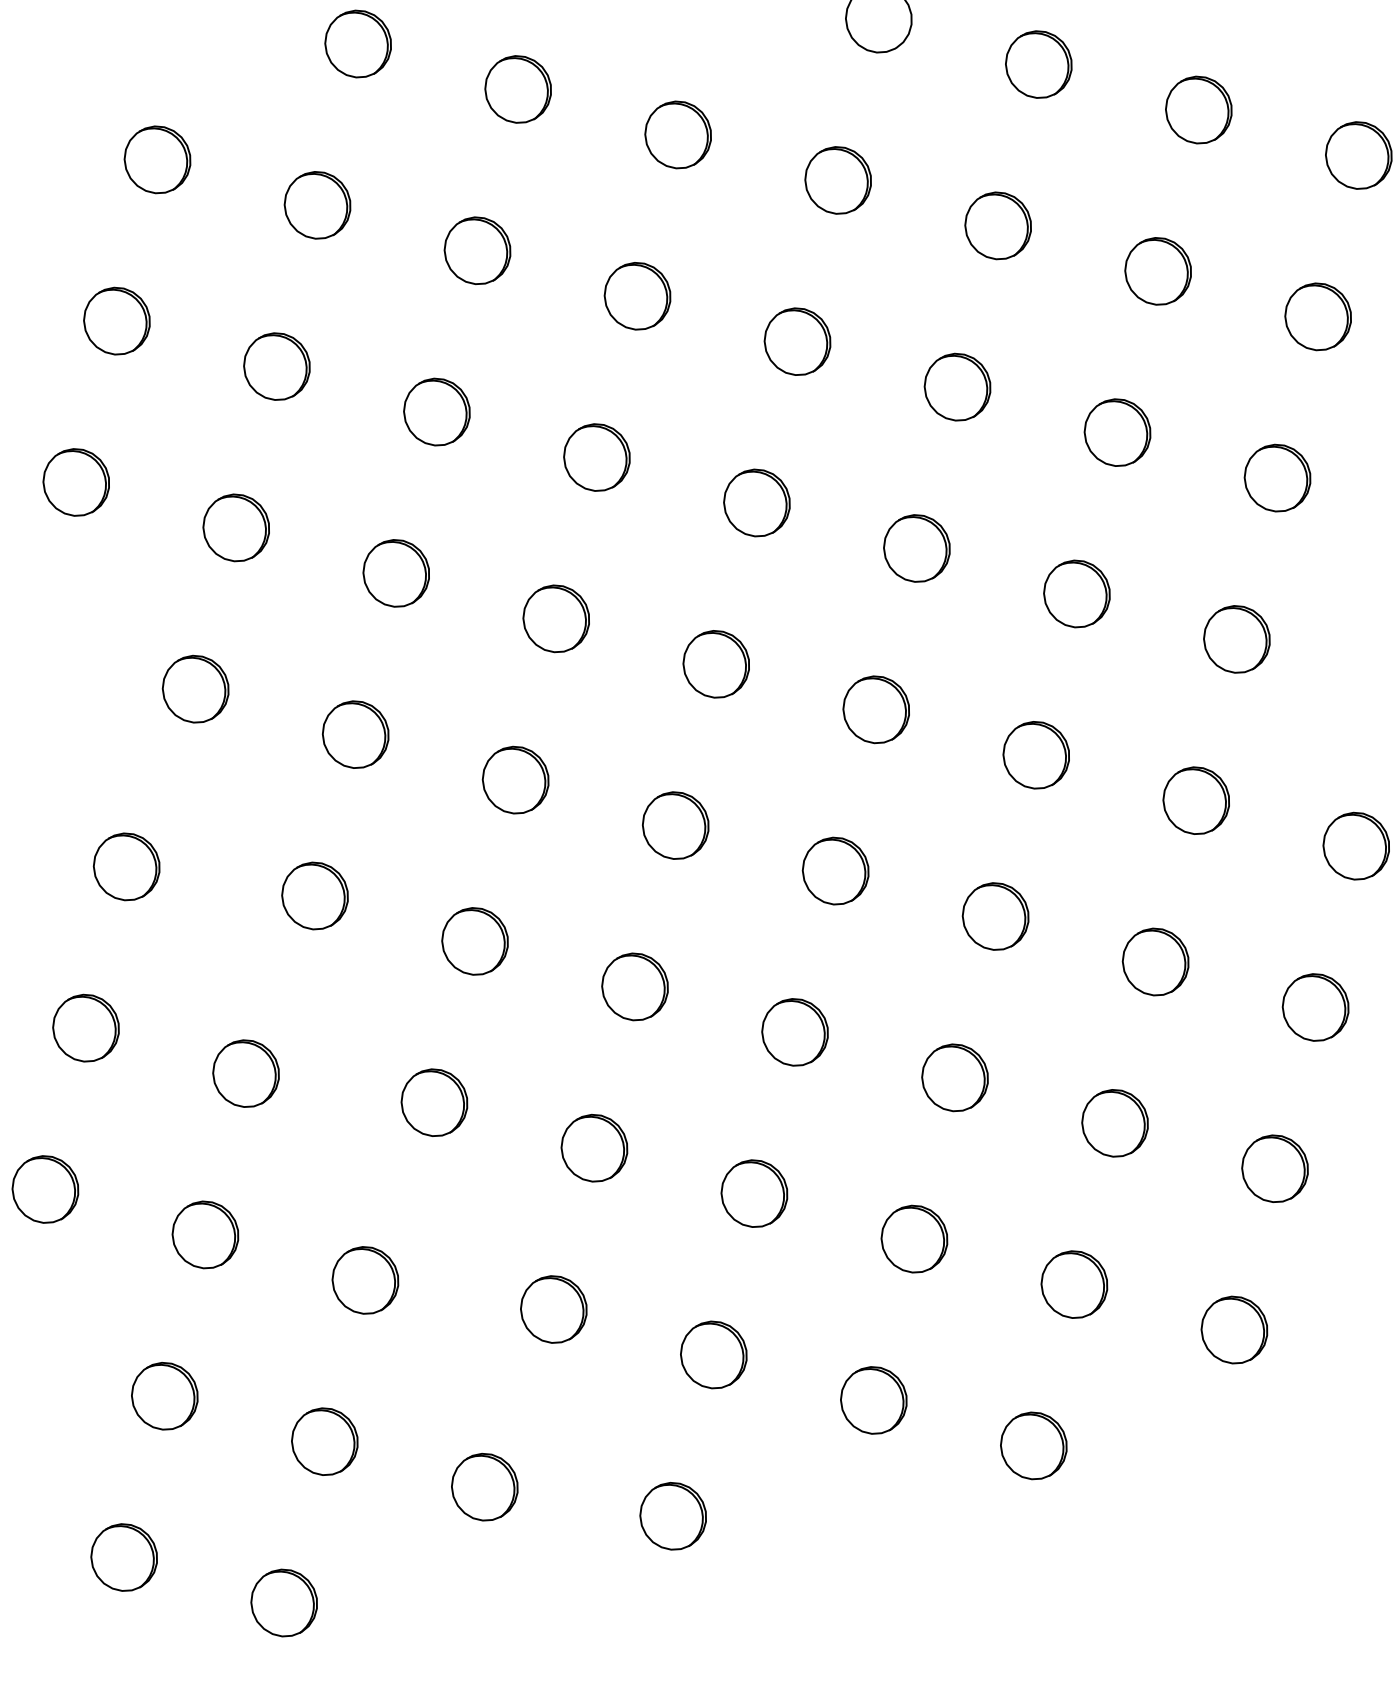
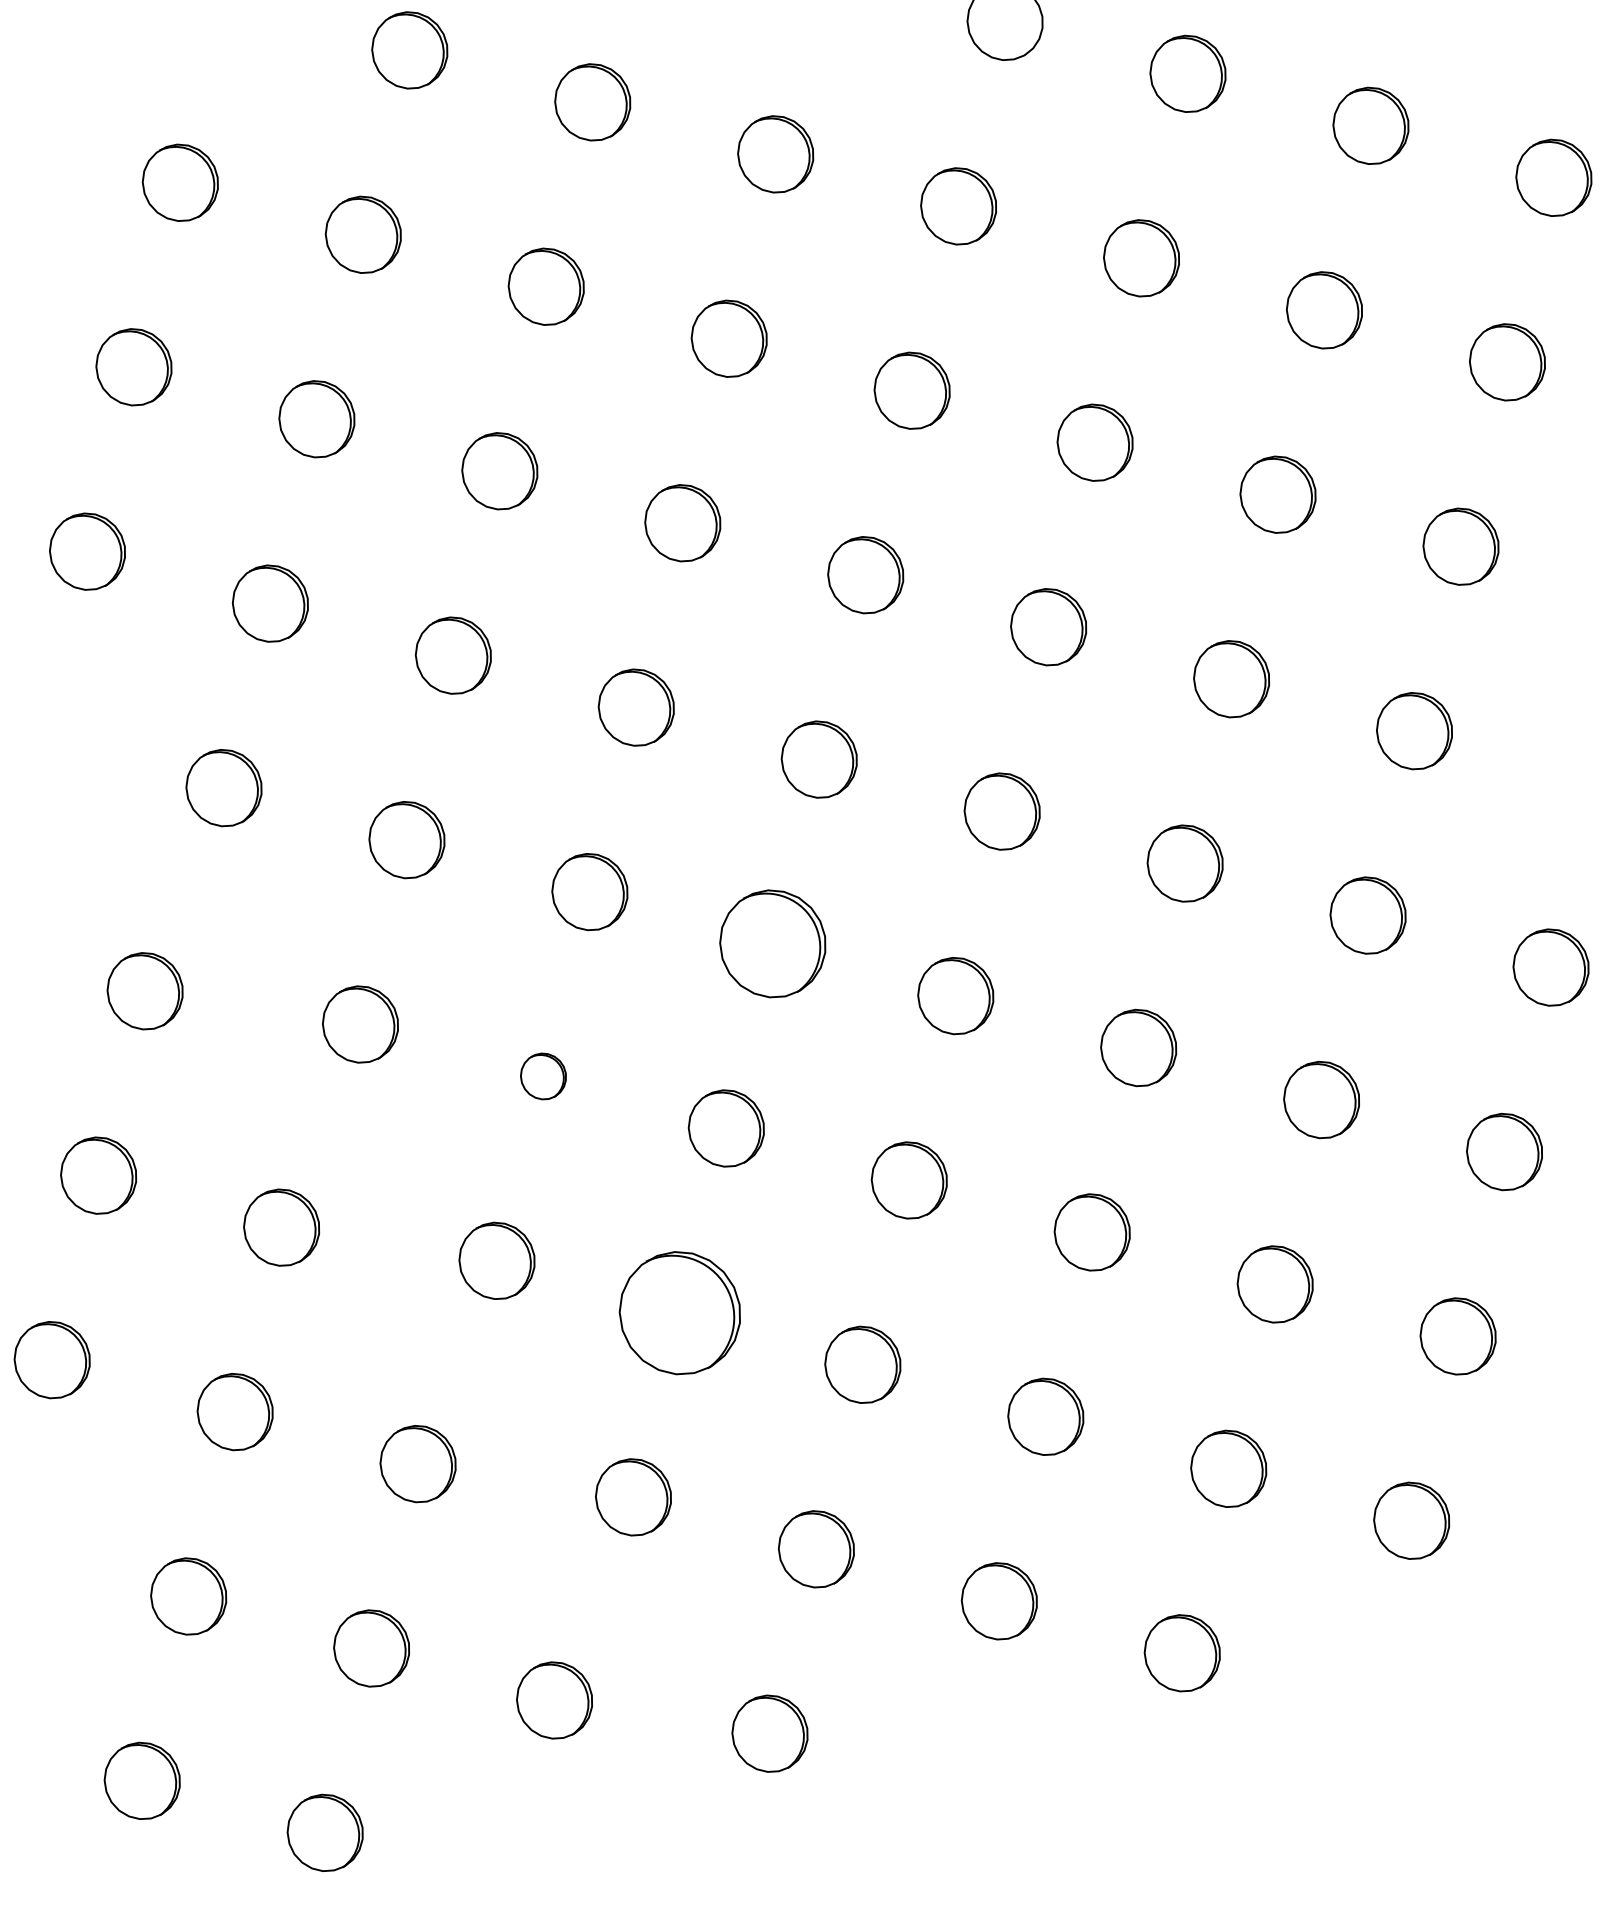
part: (675, 826) -> (772, 944), size x1.4
part: (475, 941) -> (543, 1076), size x0.6
part: (594, 1147) -> (679, 1312), size x1.6

